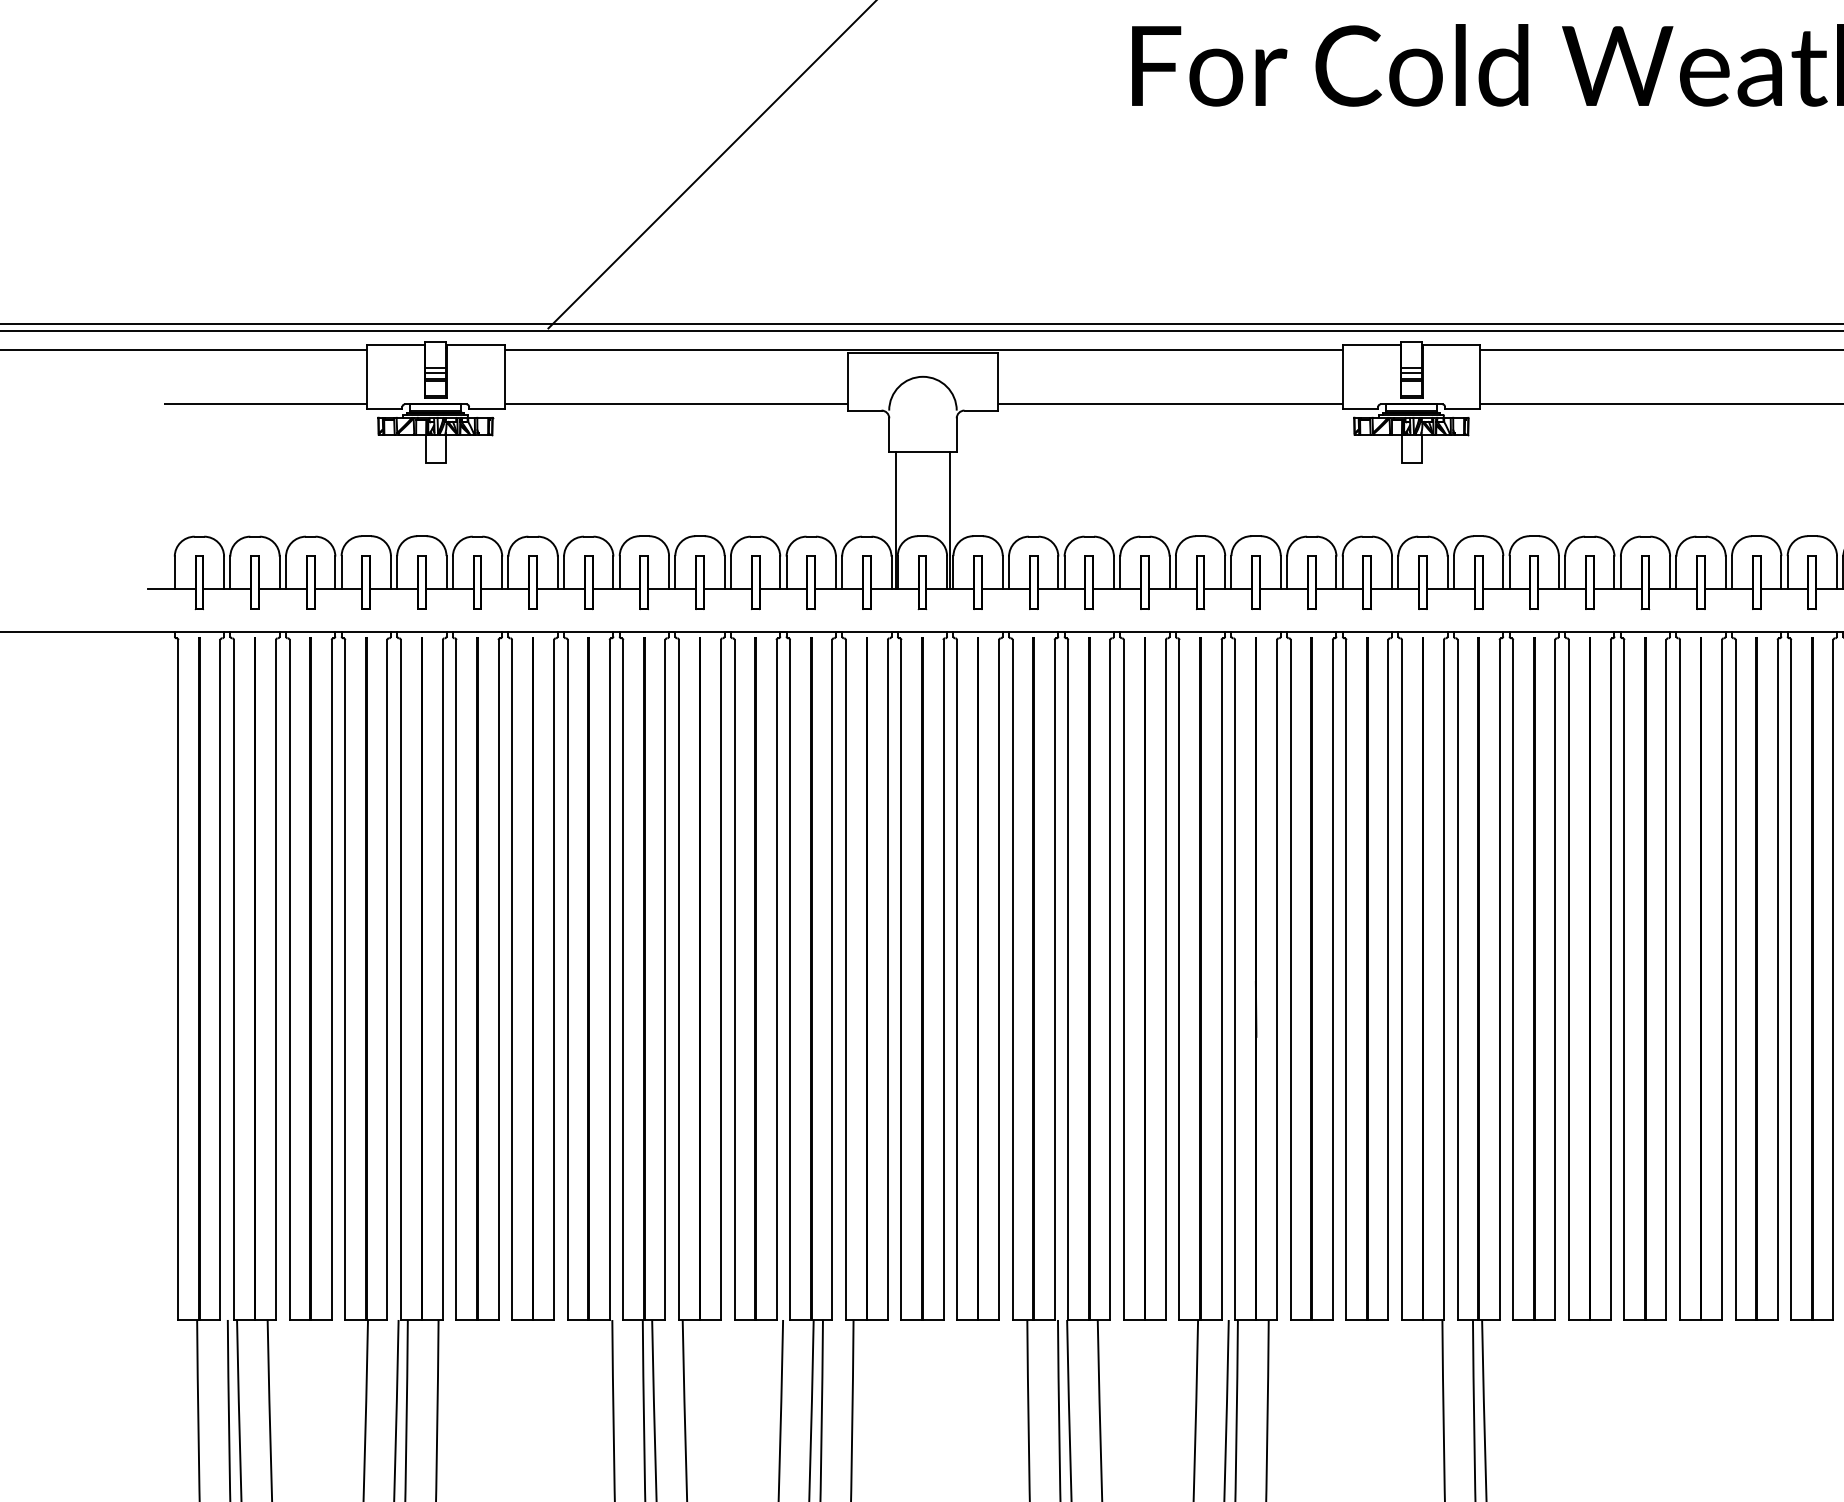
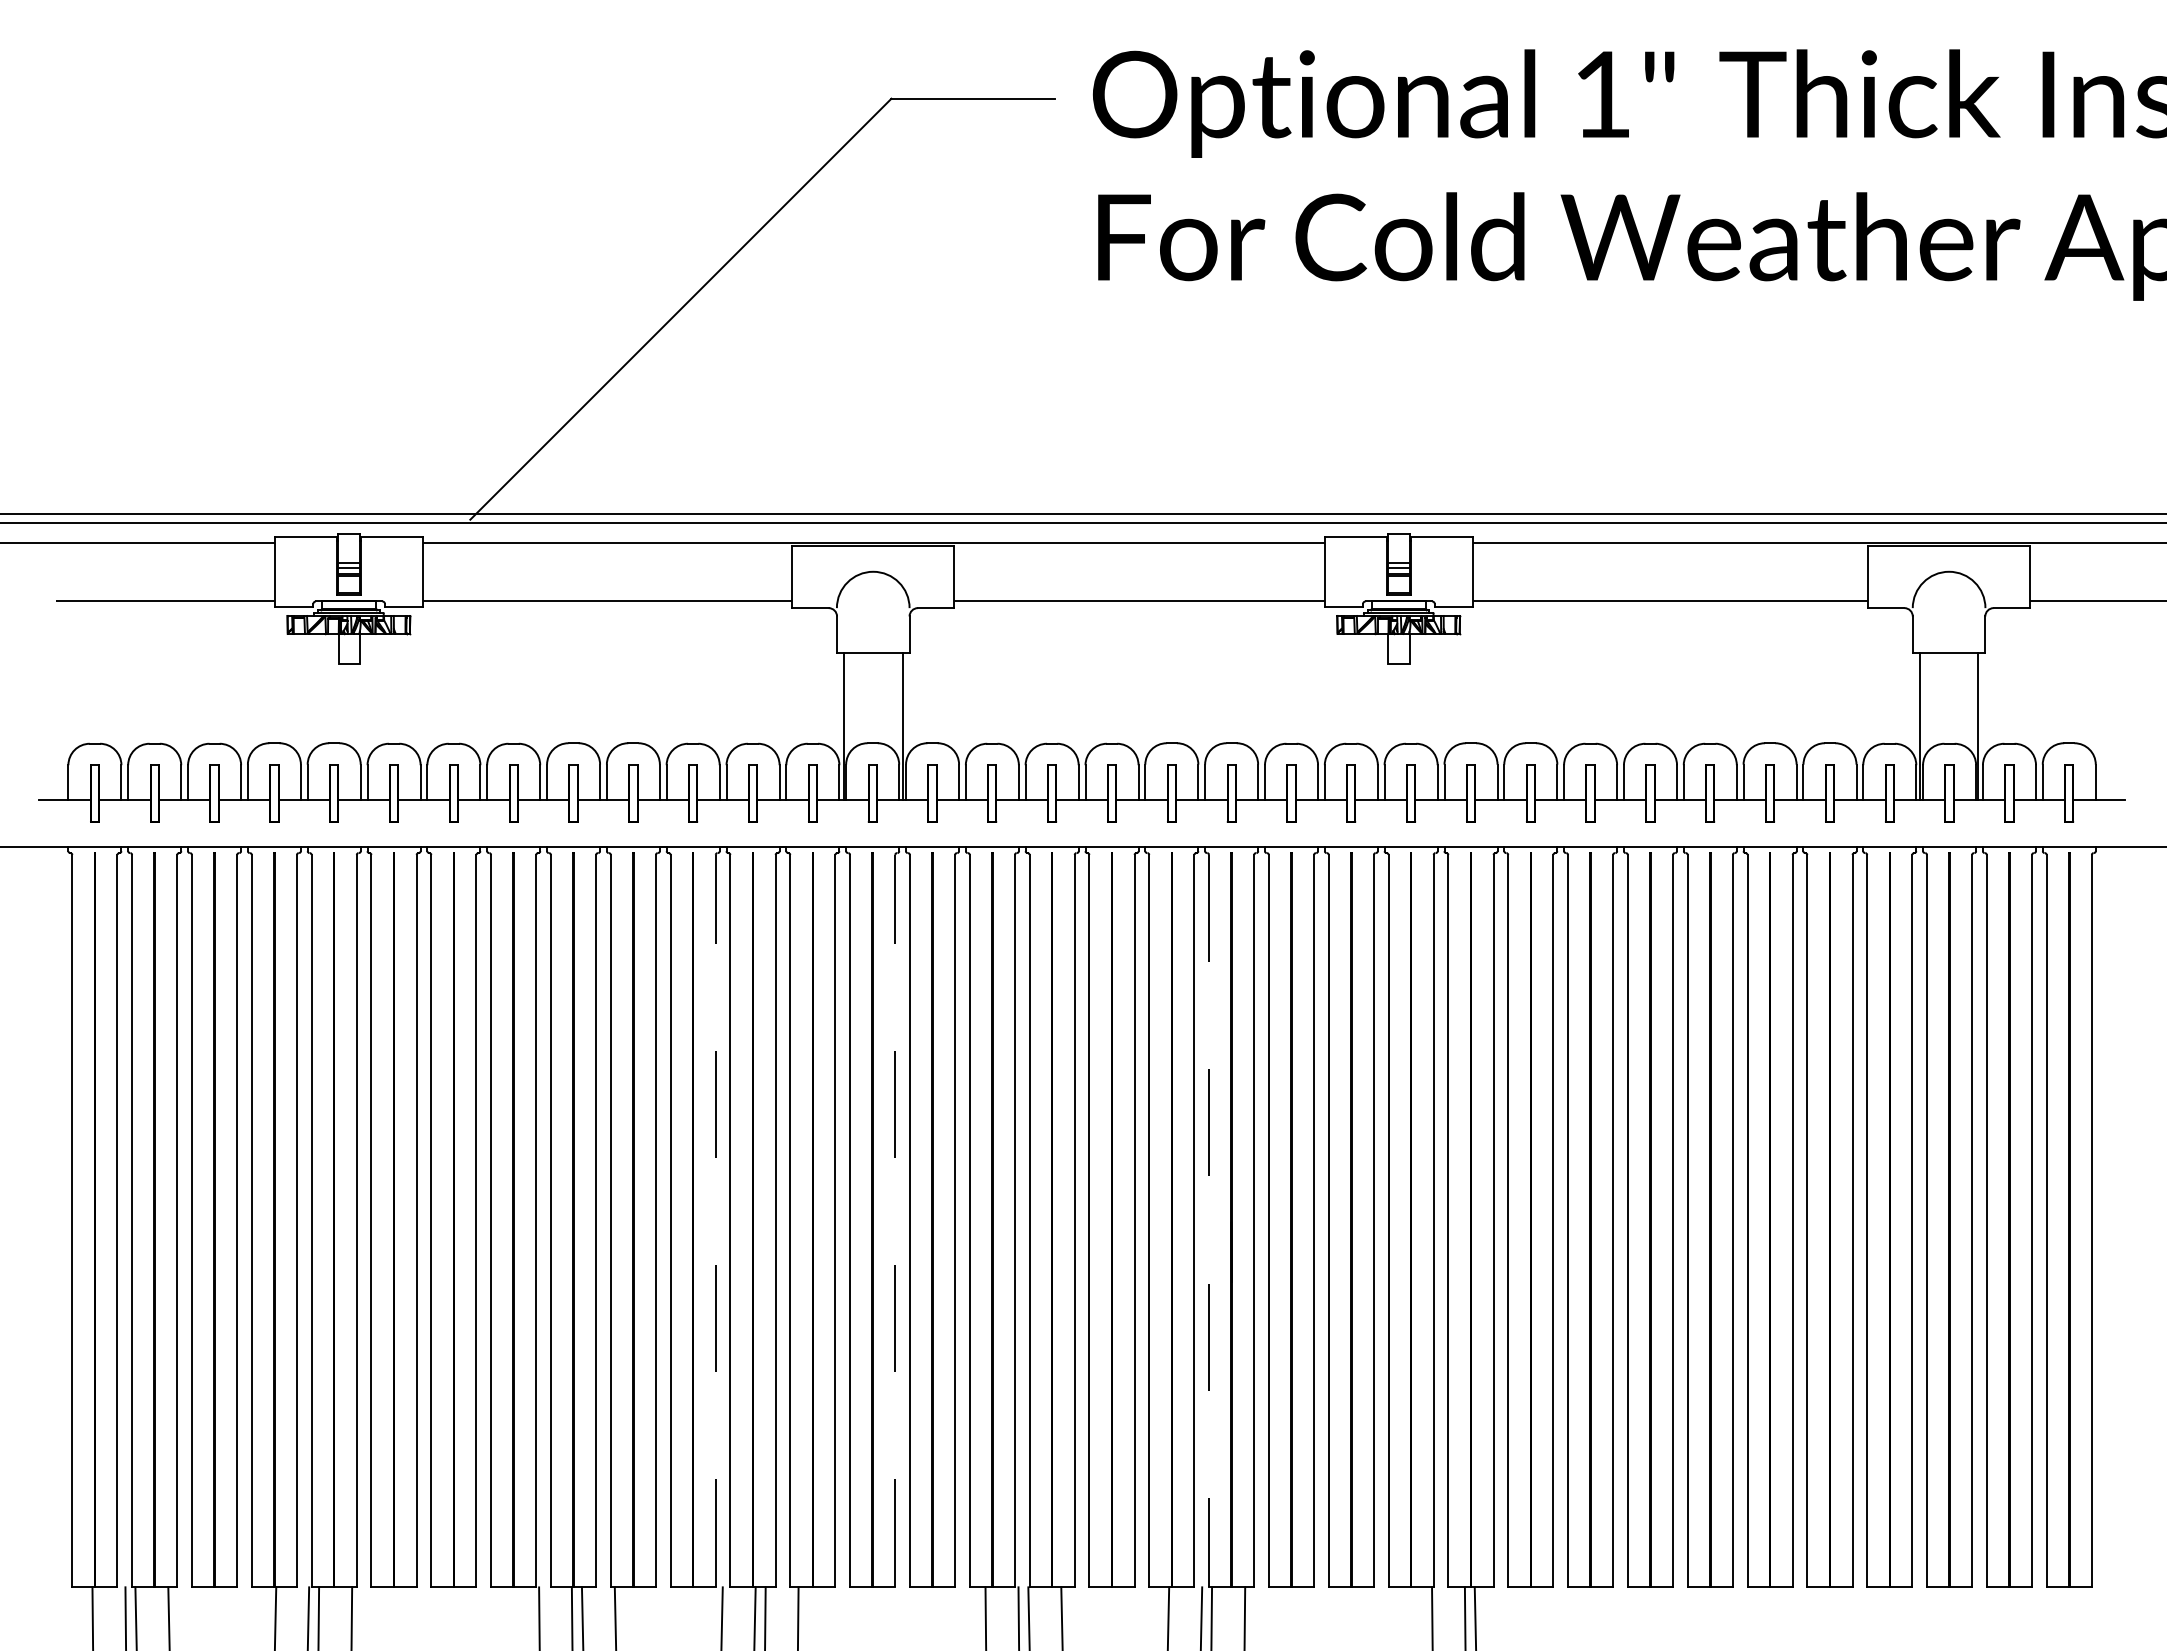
line: (776, 979) -> (715, 1220), solid -> dashed
line: (943, 979) -> (895, 1220), solid -> dashed
line: (1235, 979) -> (1209, 1220), solid -> dashed

